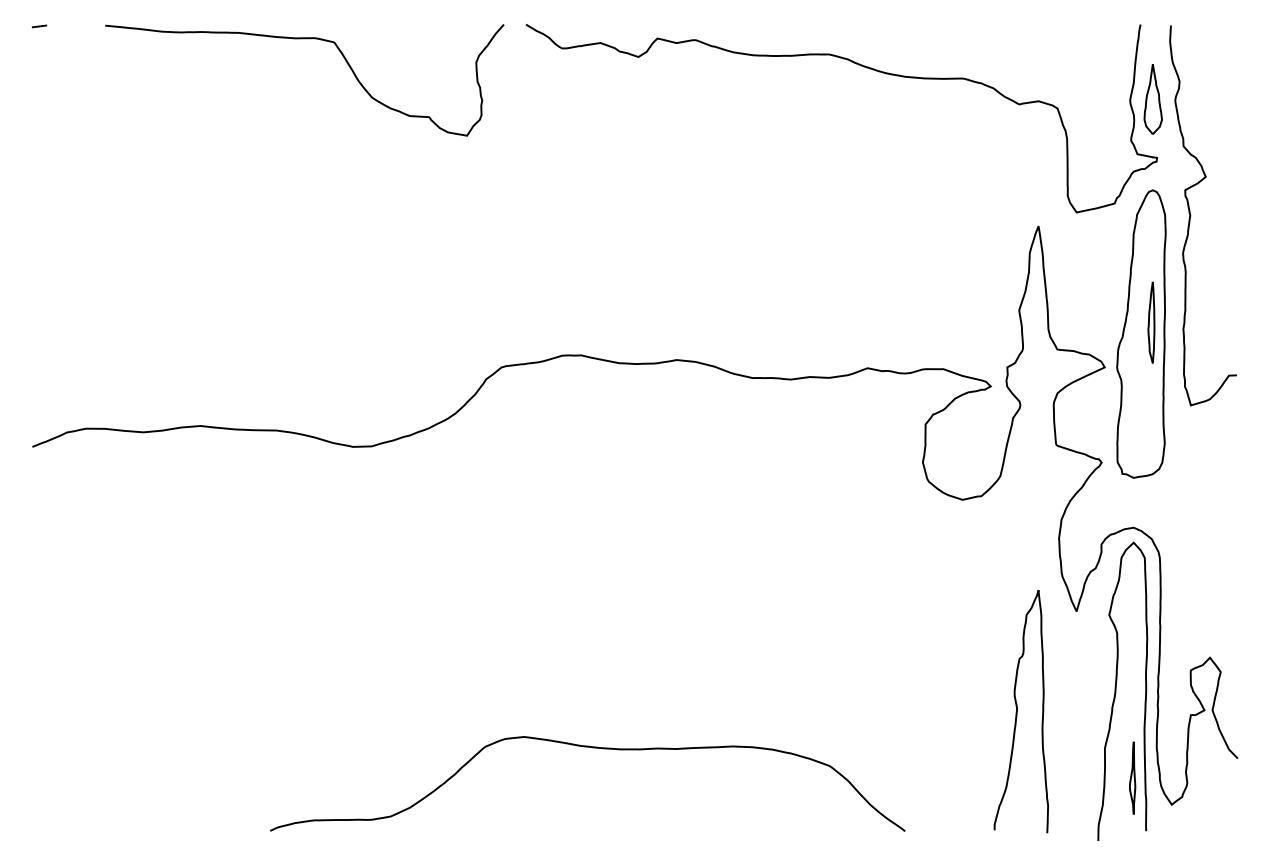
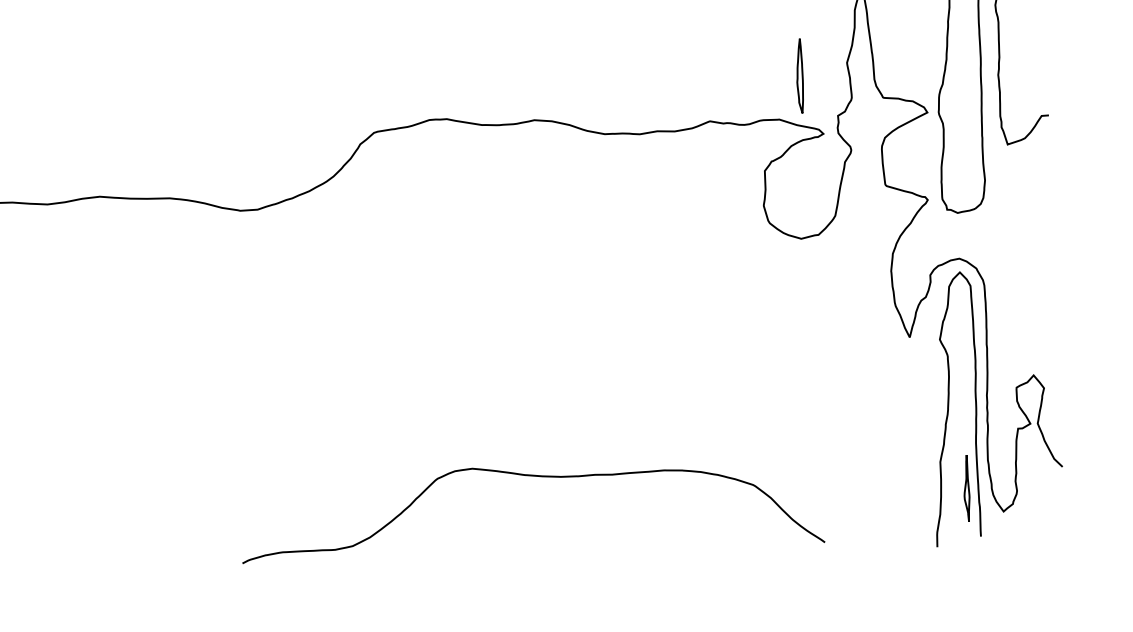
part: (1151, 322) -> (799, 75), moved
curve: (1017, 711) -> (858, 431), removed
curve: (592, 748) -> (535, 477), moved

